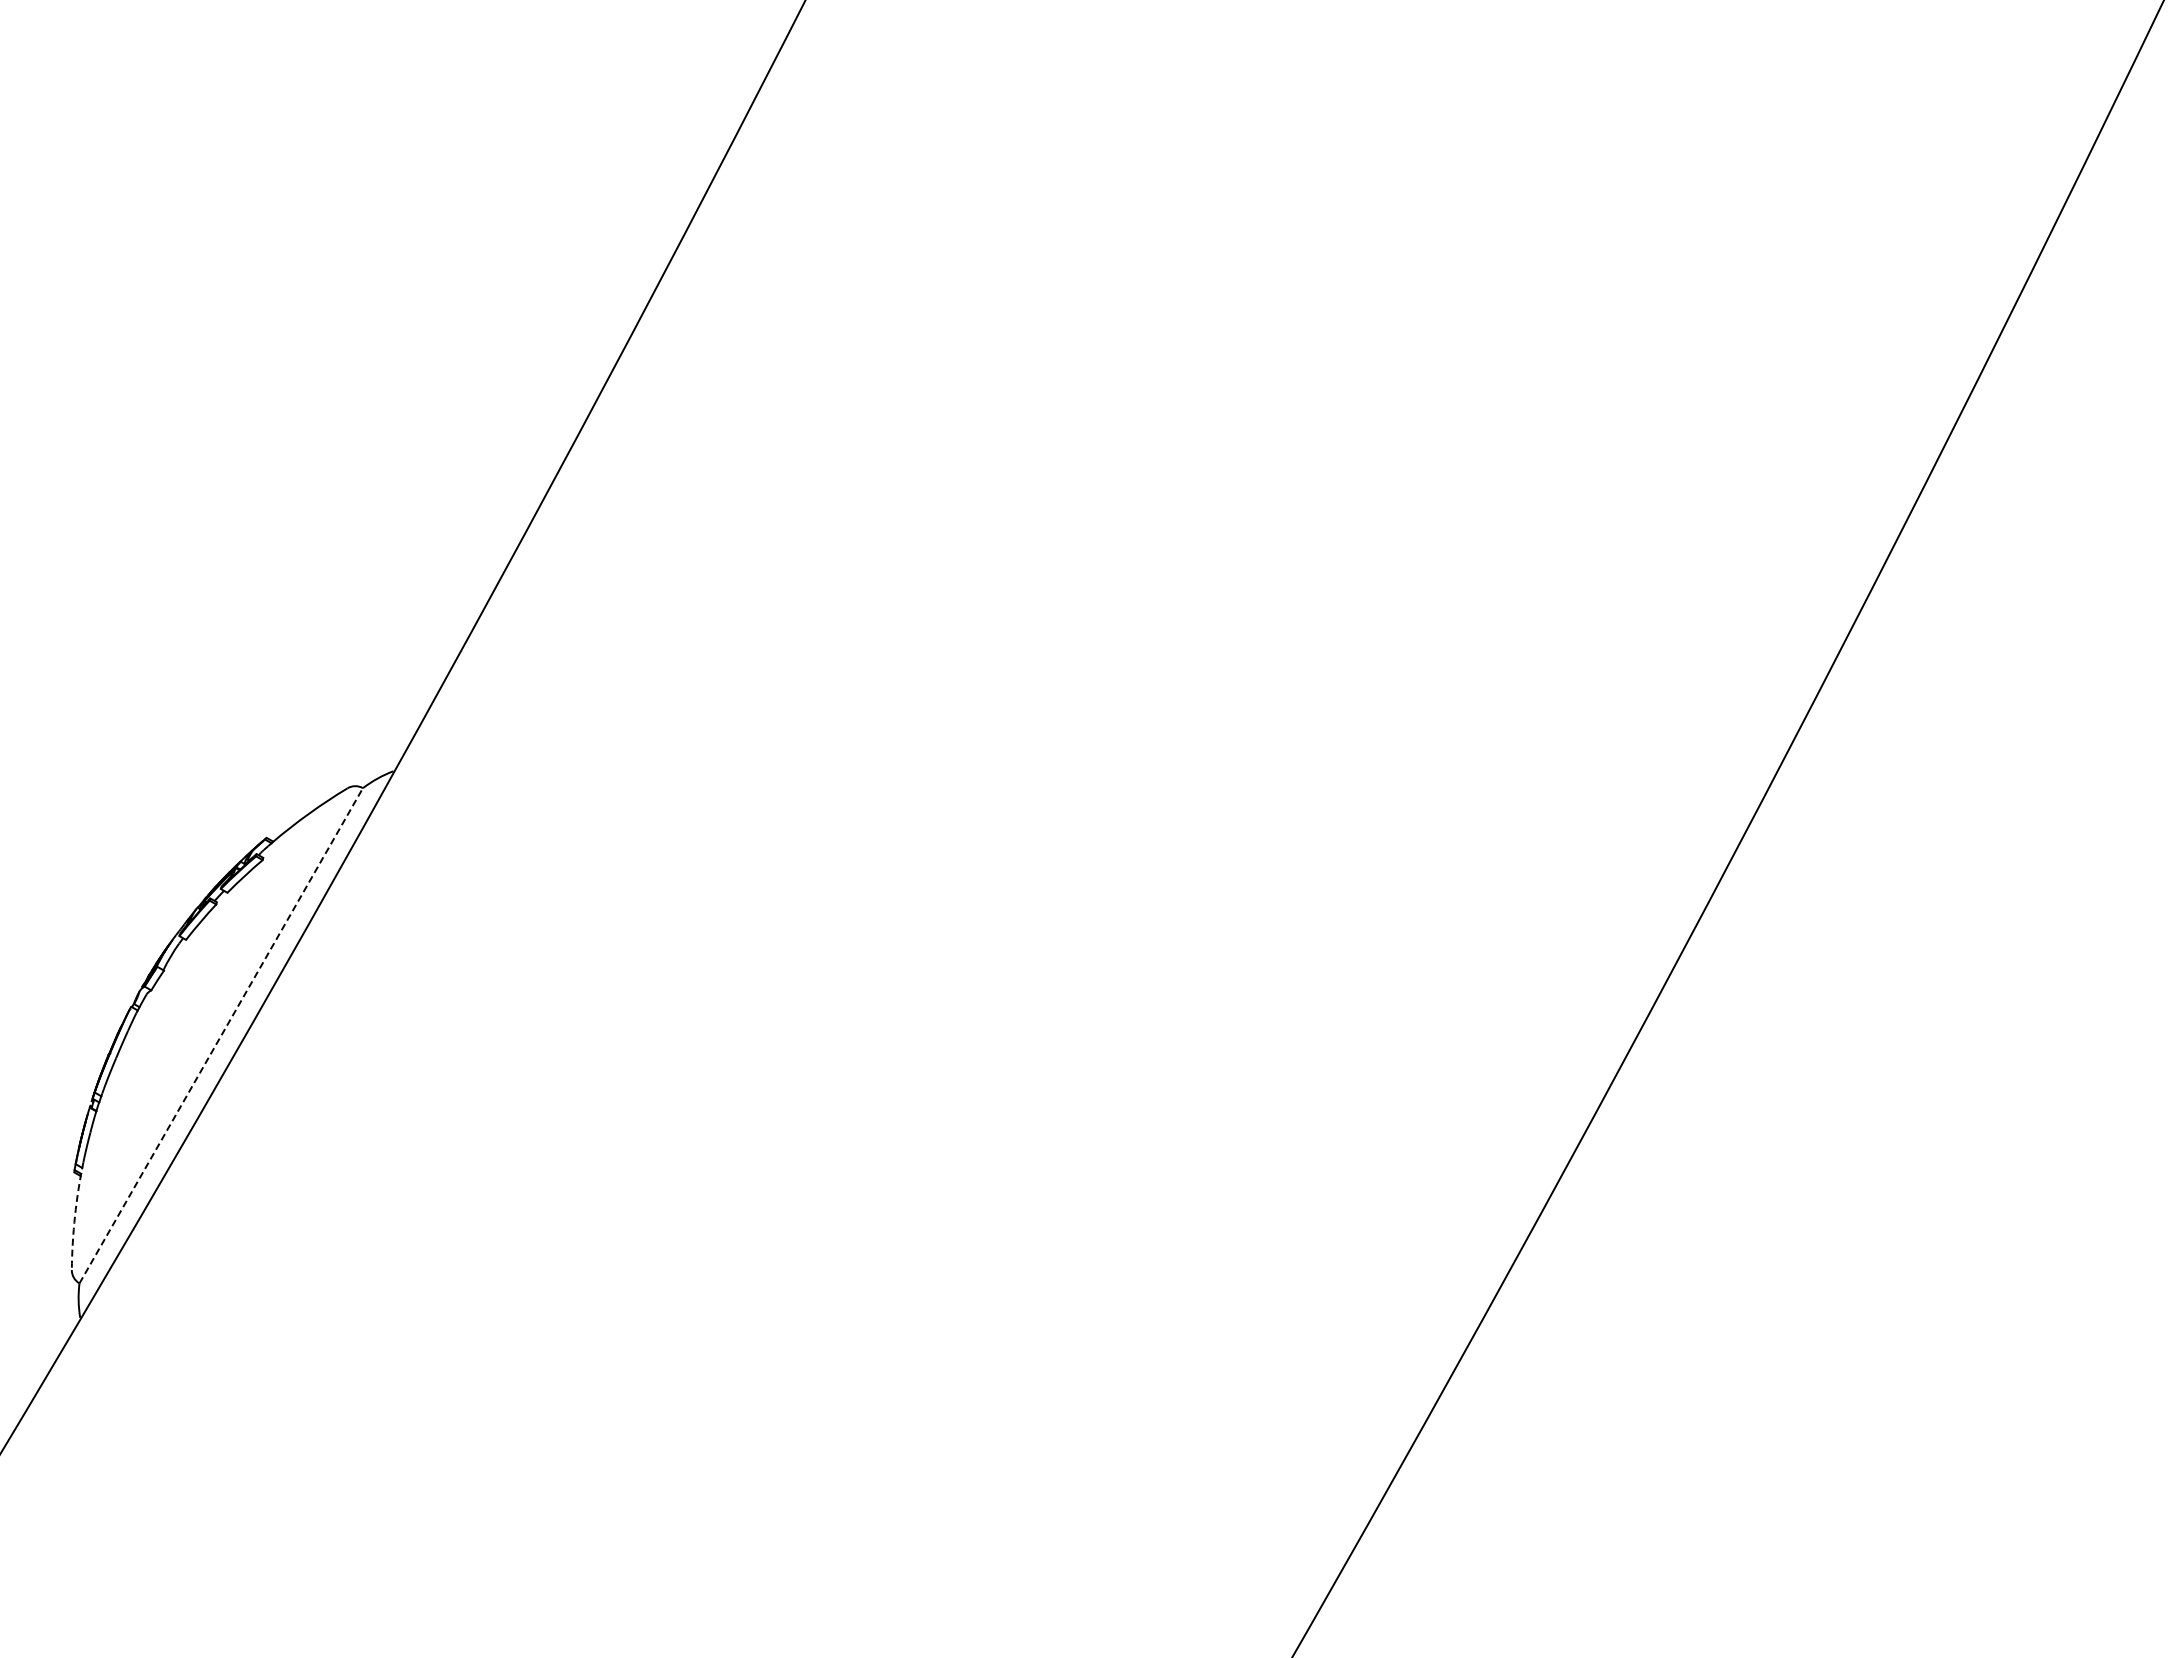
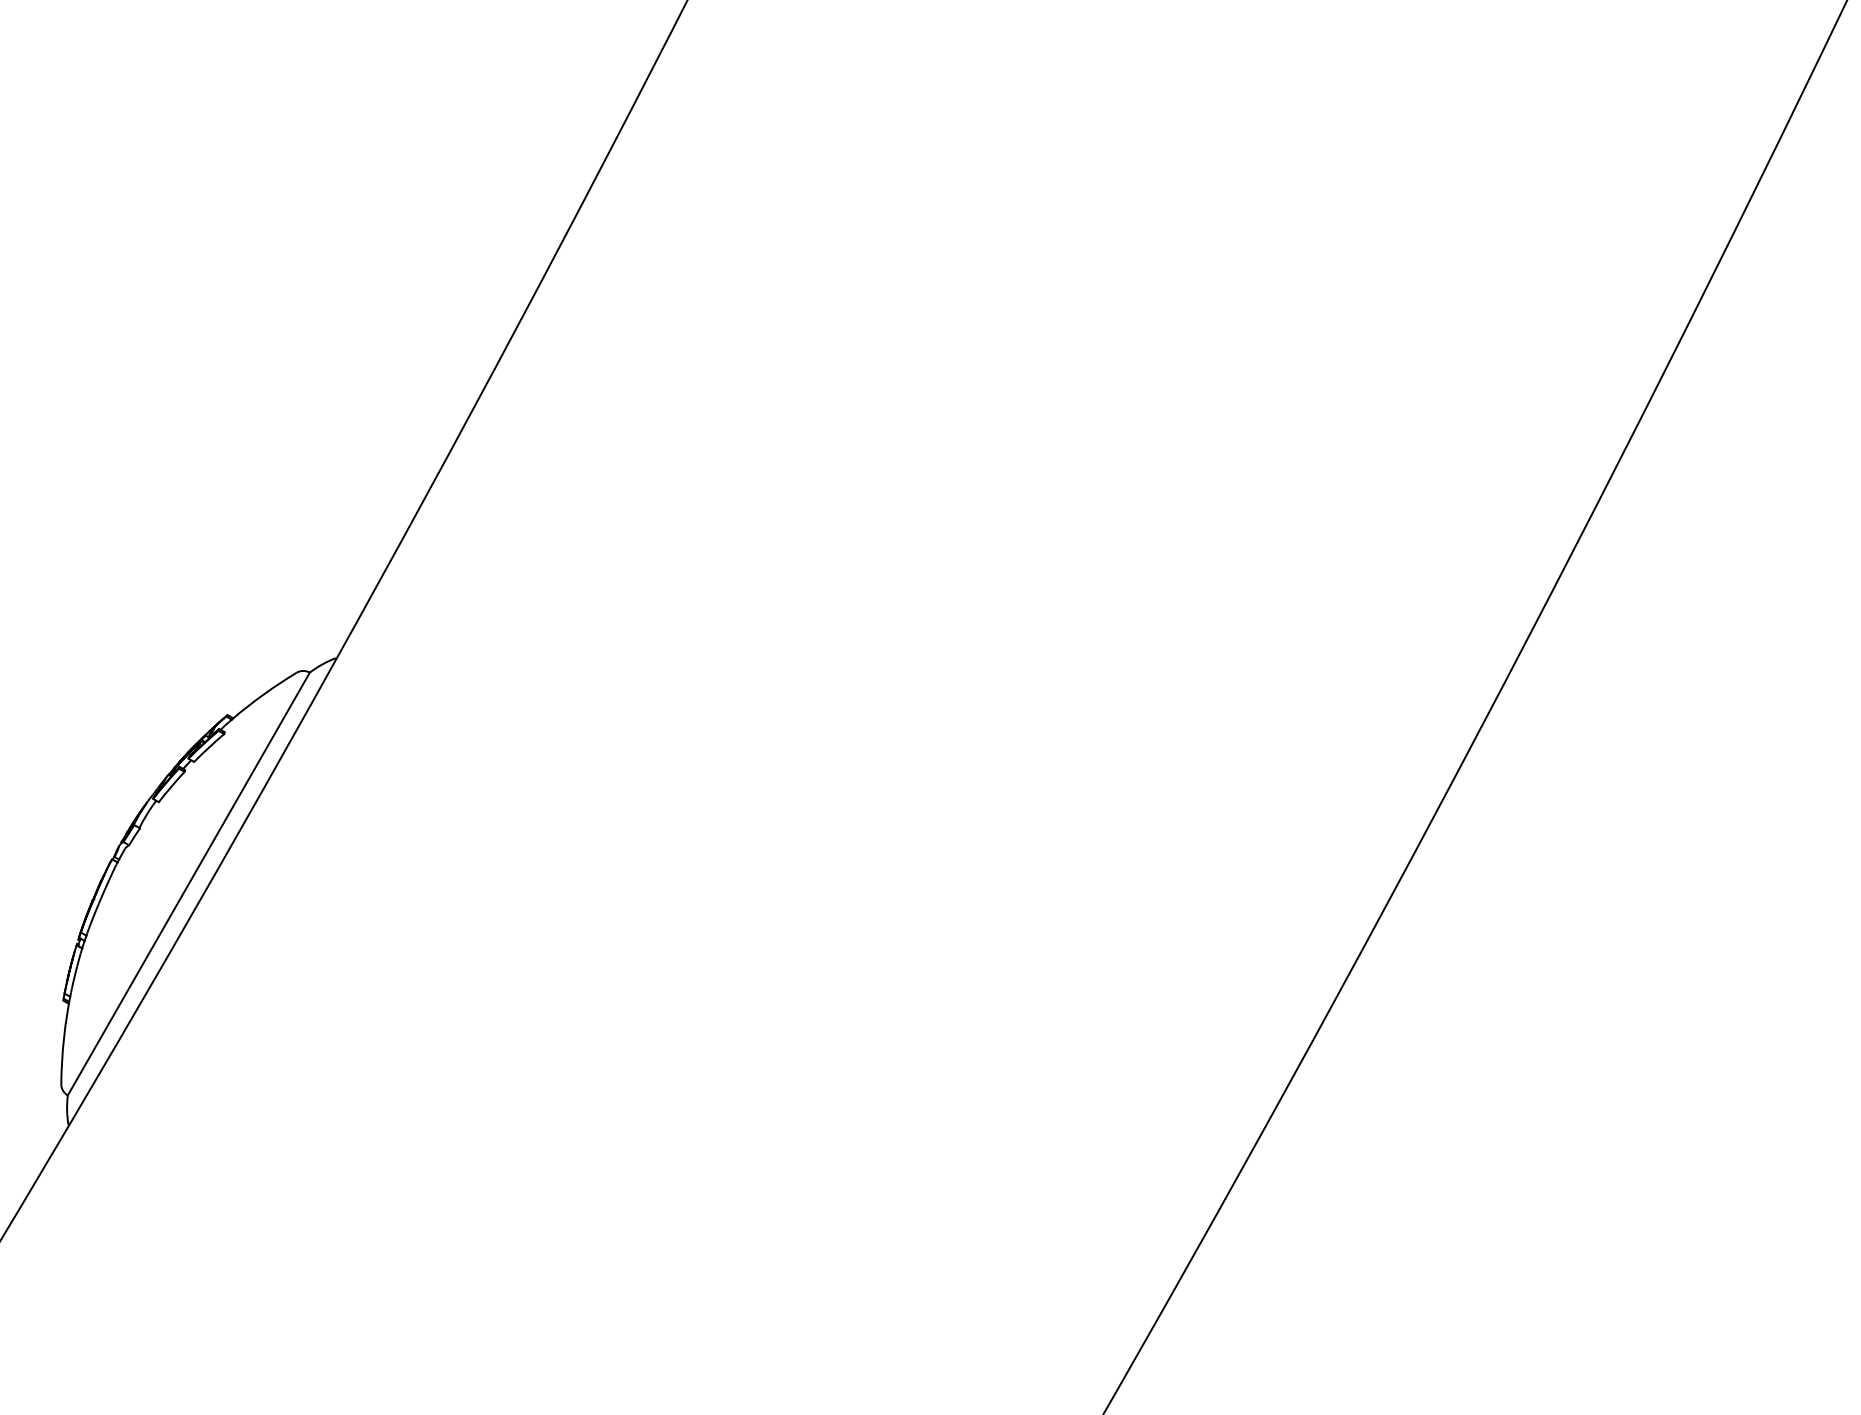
line: (221, 1035) -> (189, 883), dashed -> solid
arc: (75, 1215) -> (64, 1037), dashed -> solid

